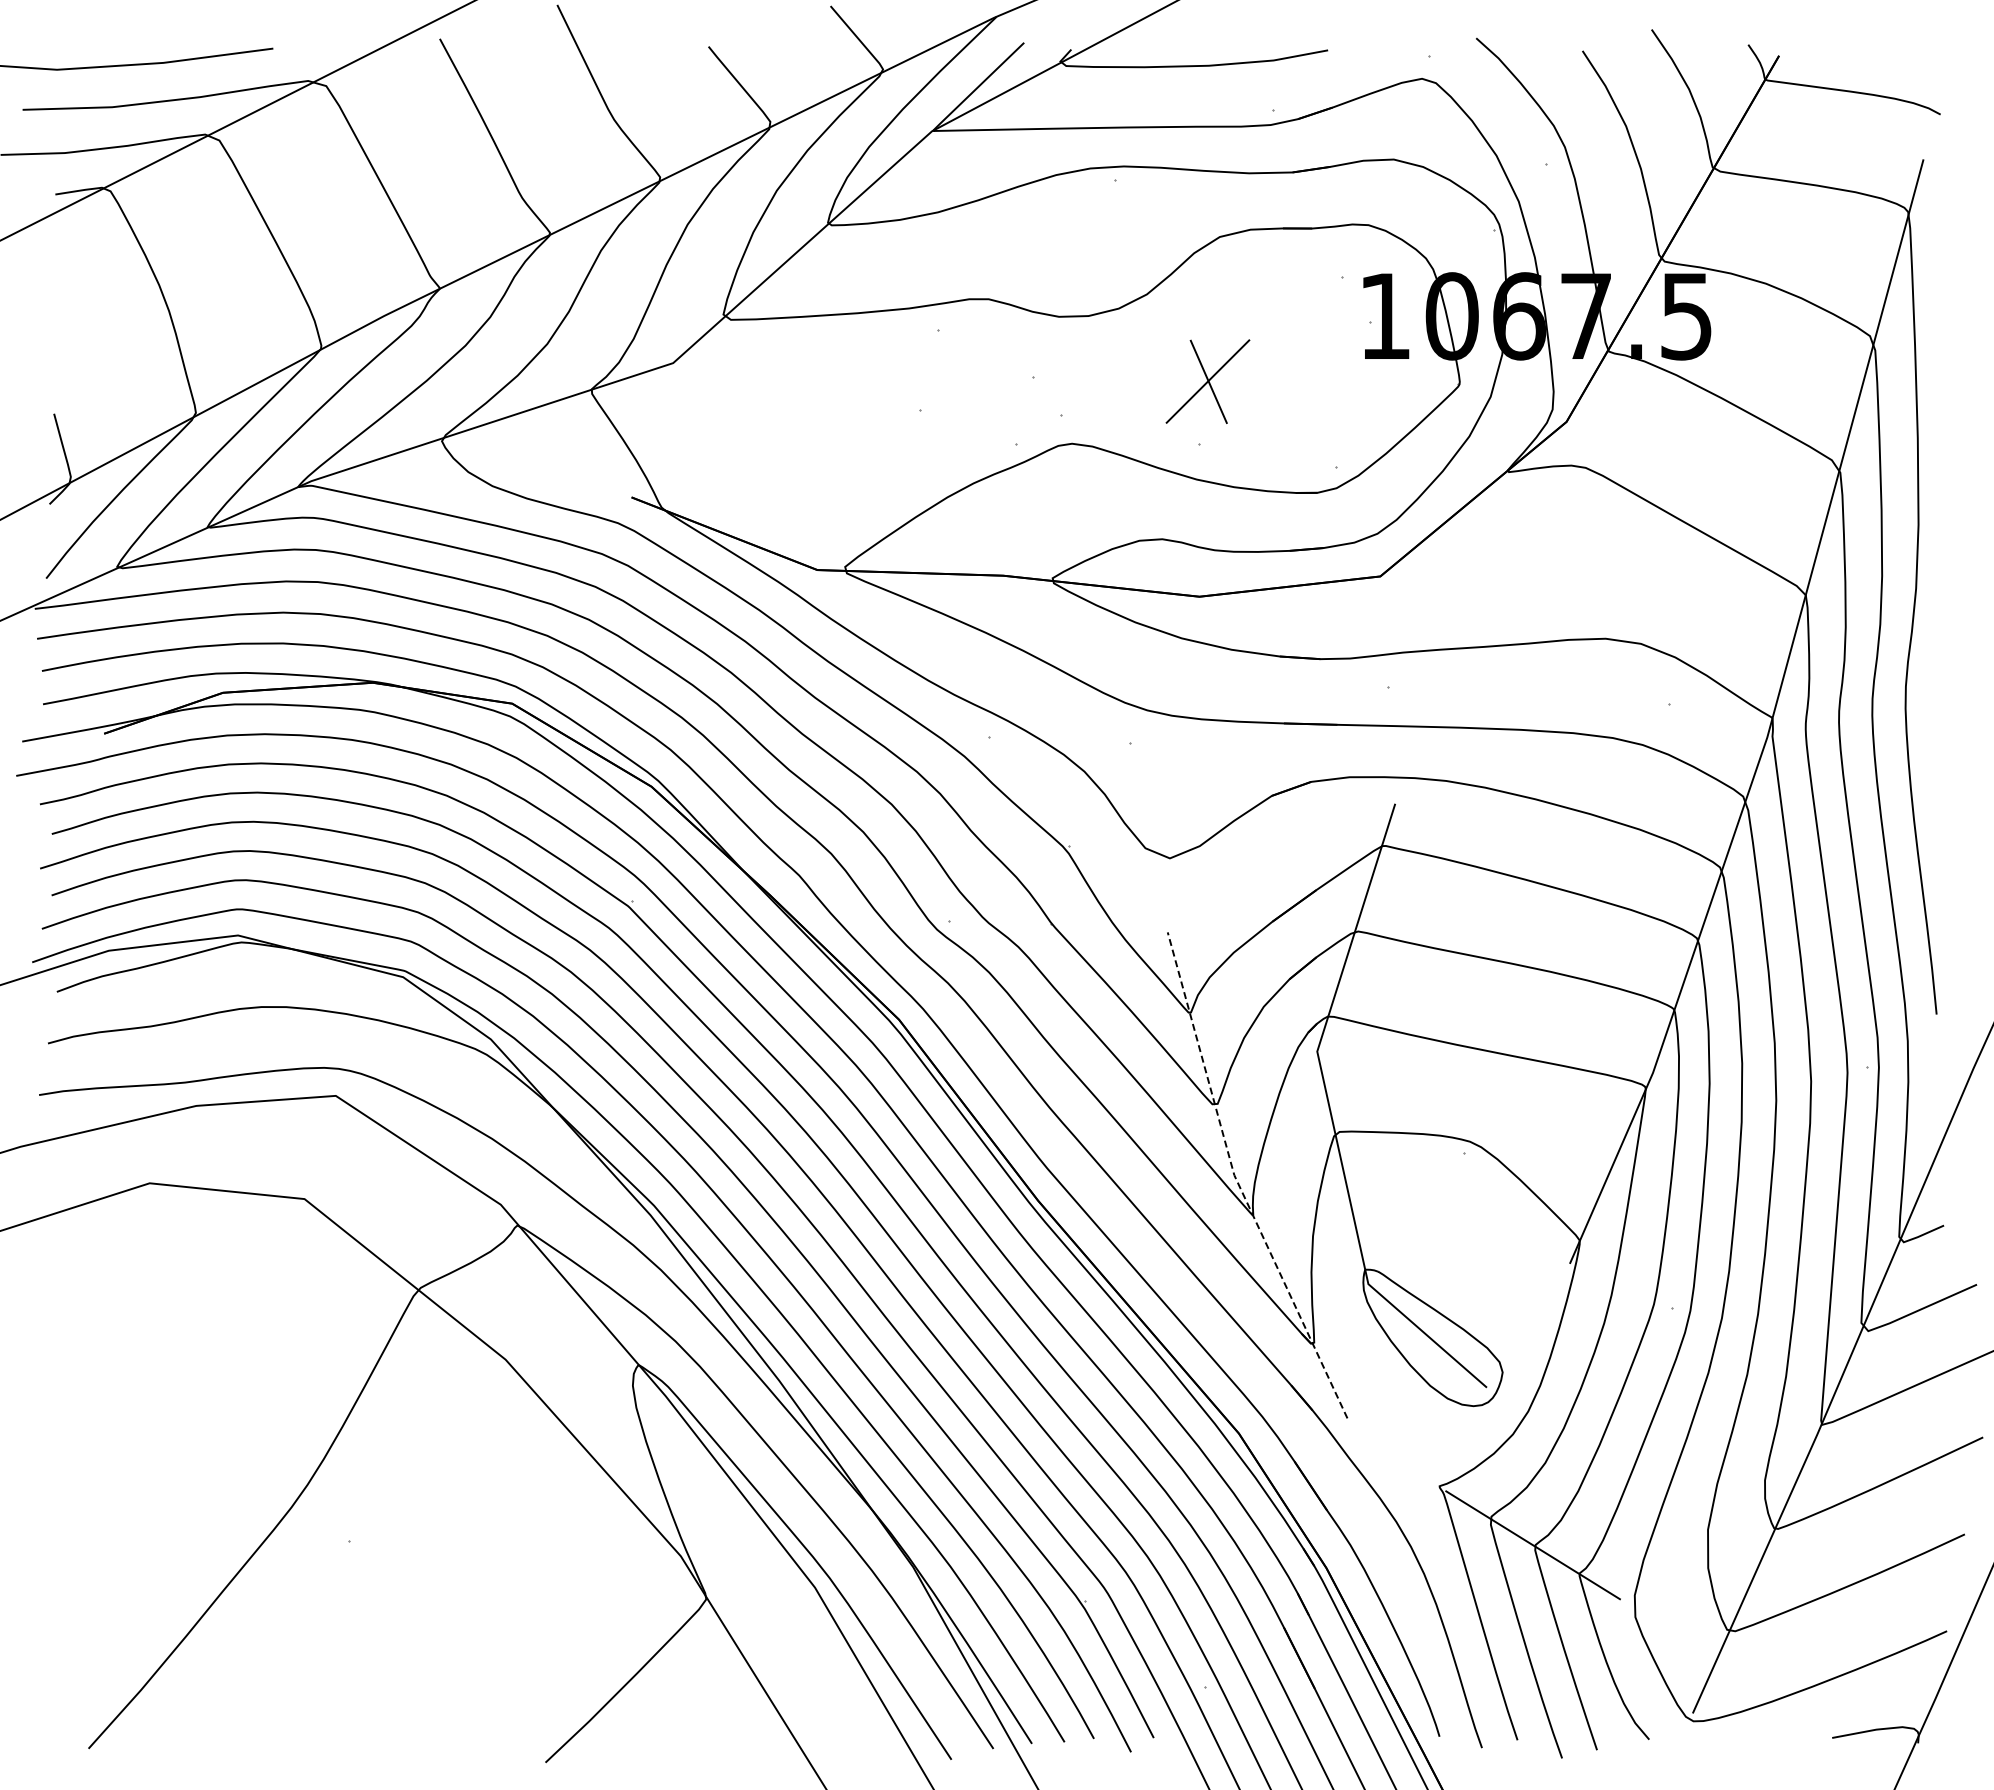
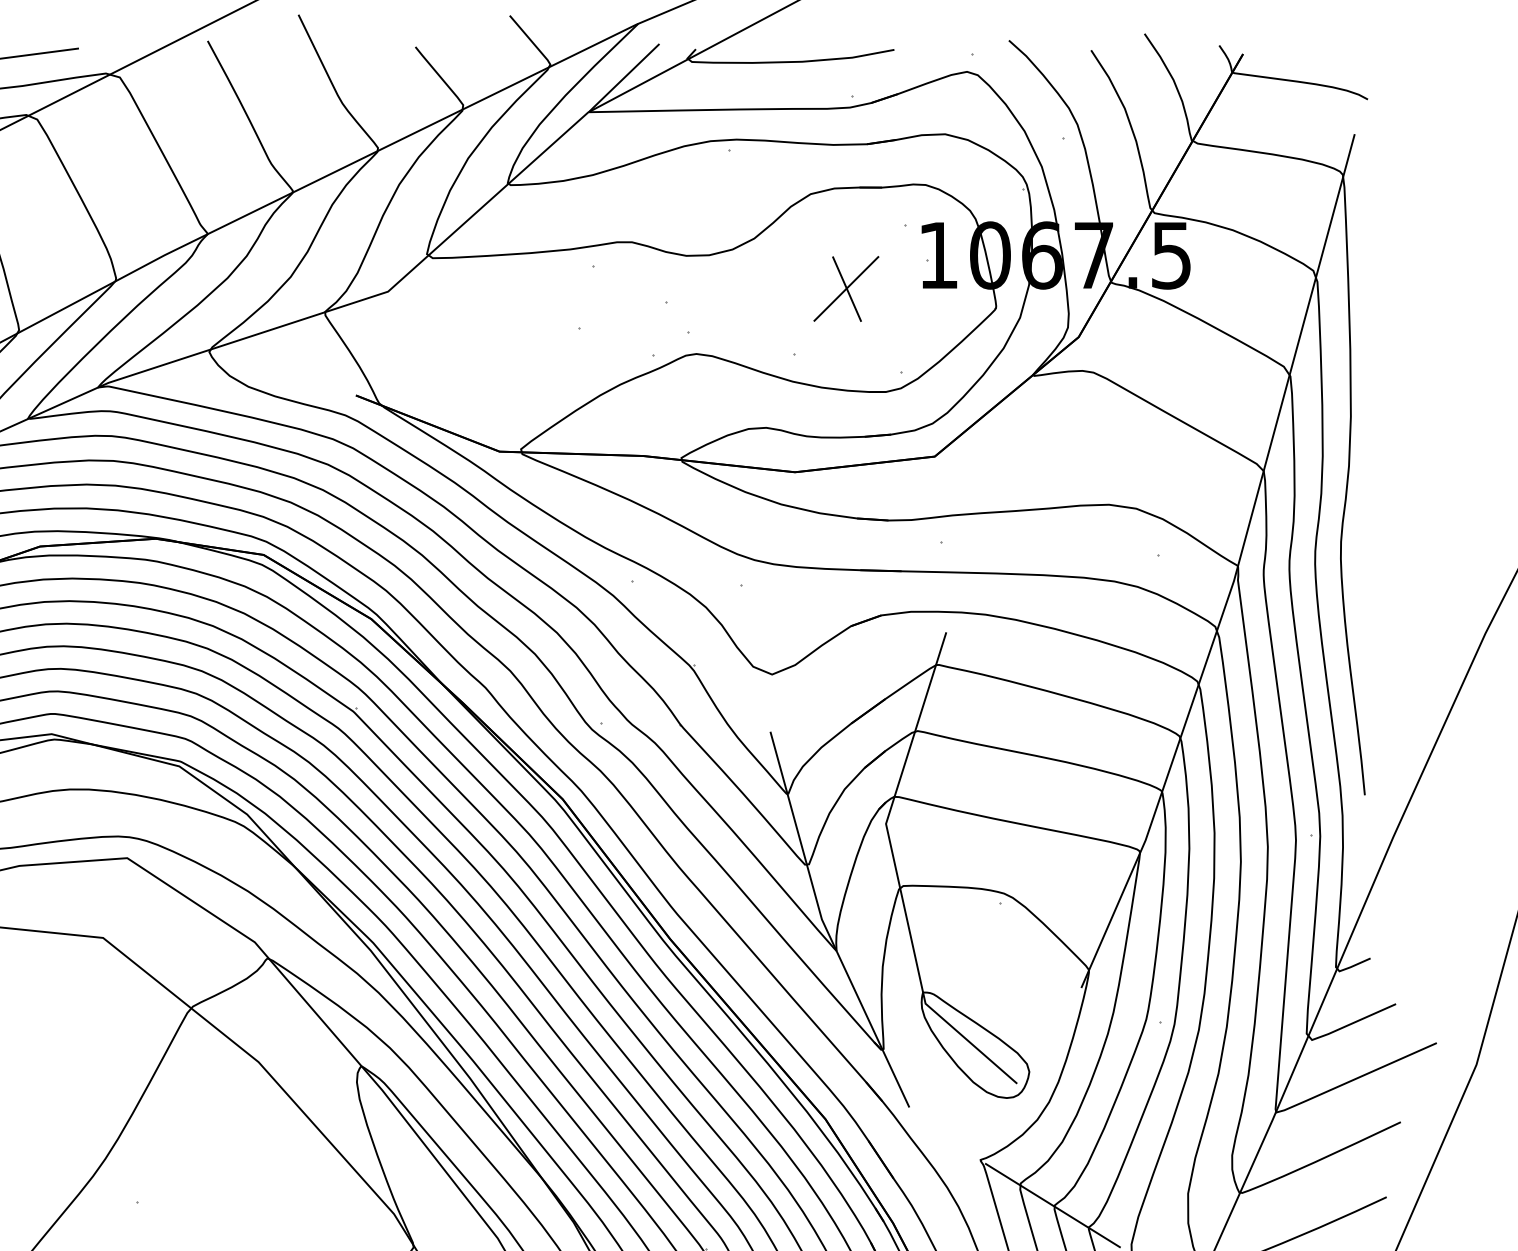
part: (1207, 381) -> (846, 288), moved
line: (1237, 1182) -> (824, 925), dashed -> solid

